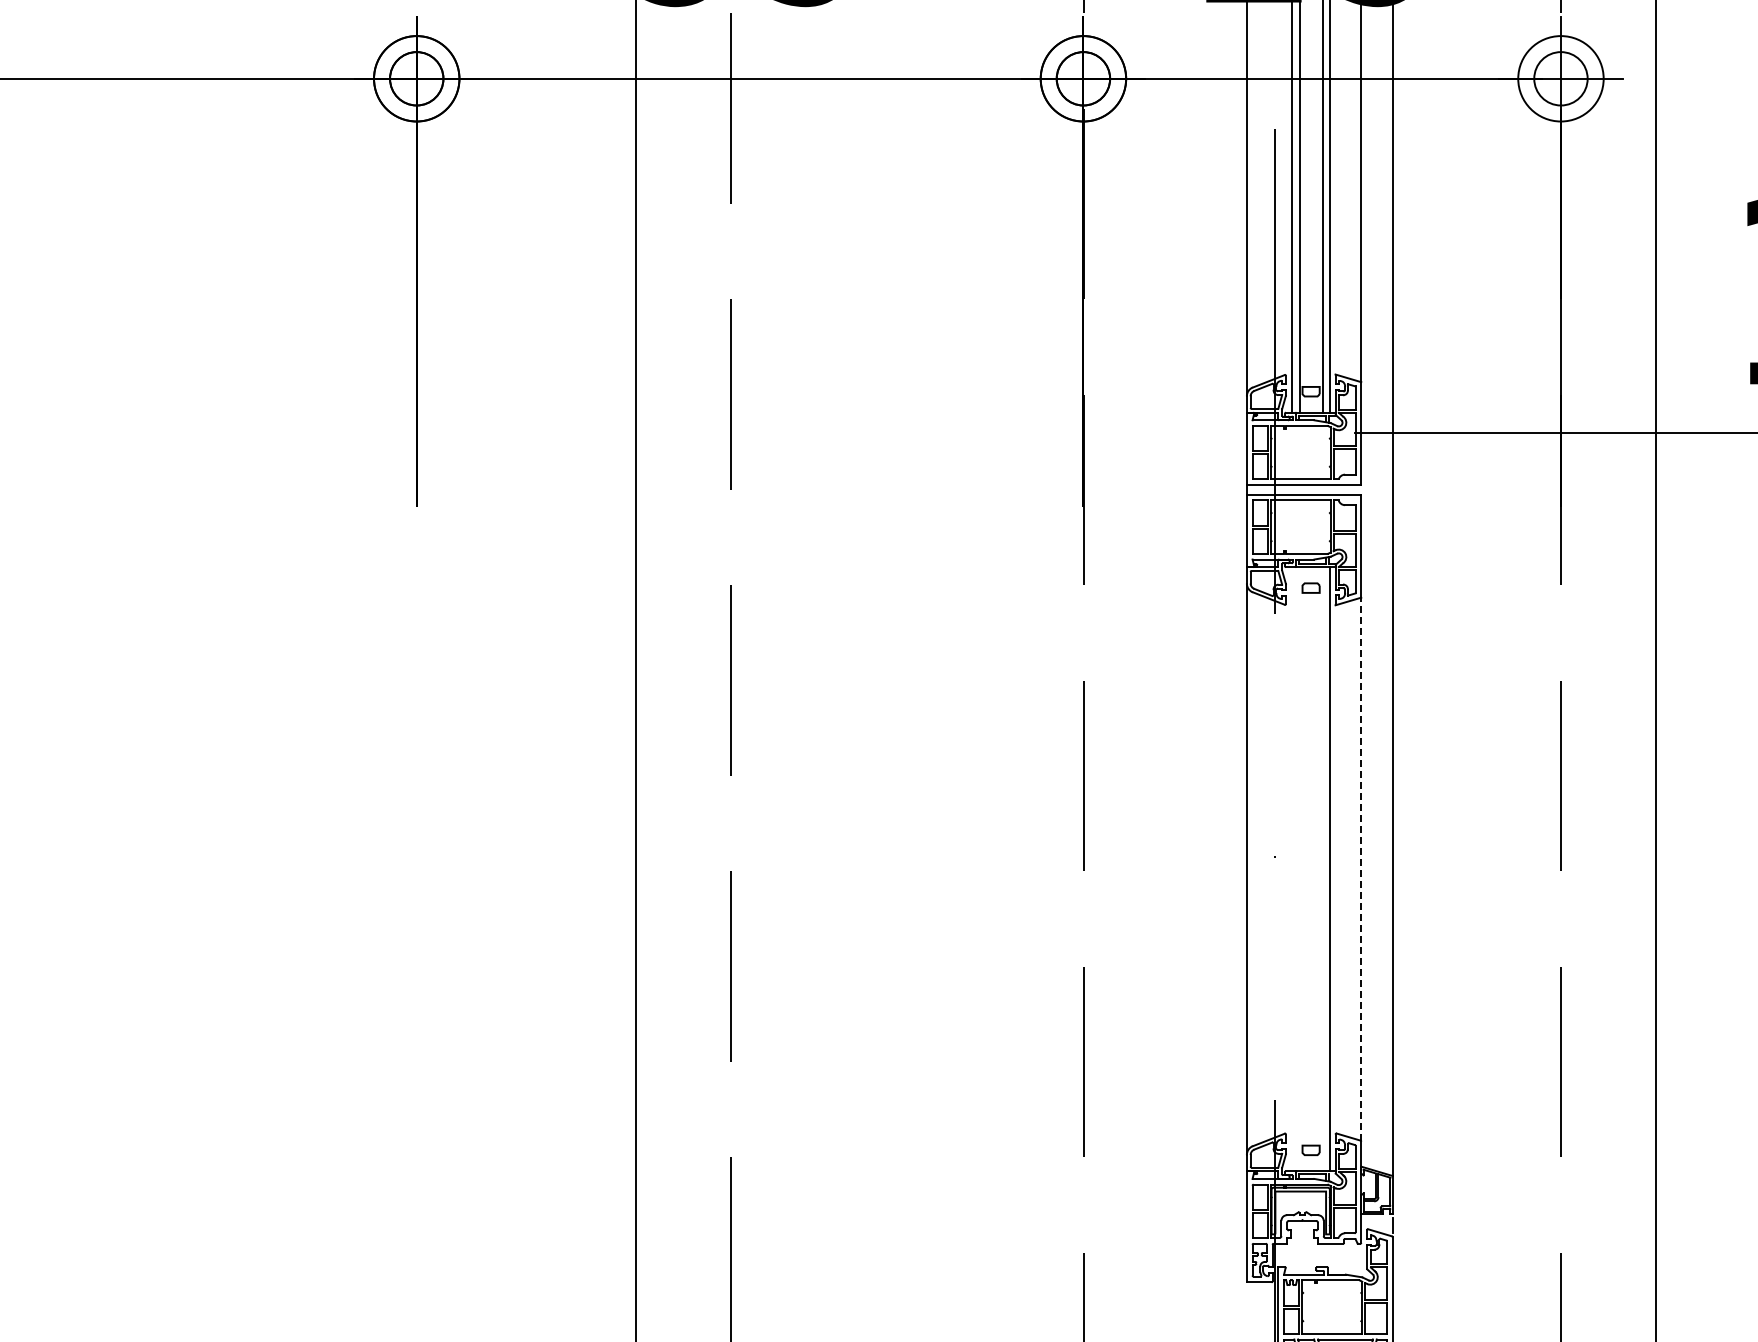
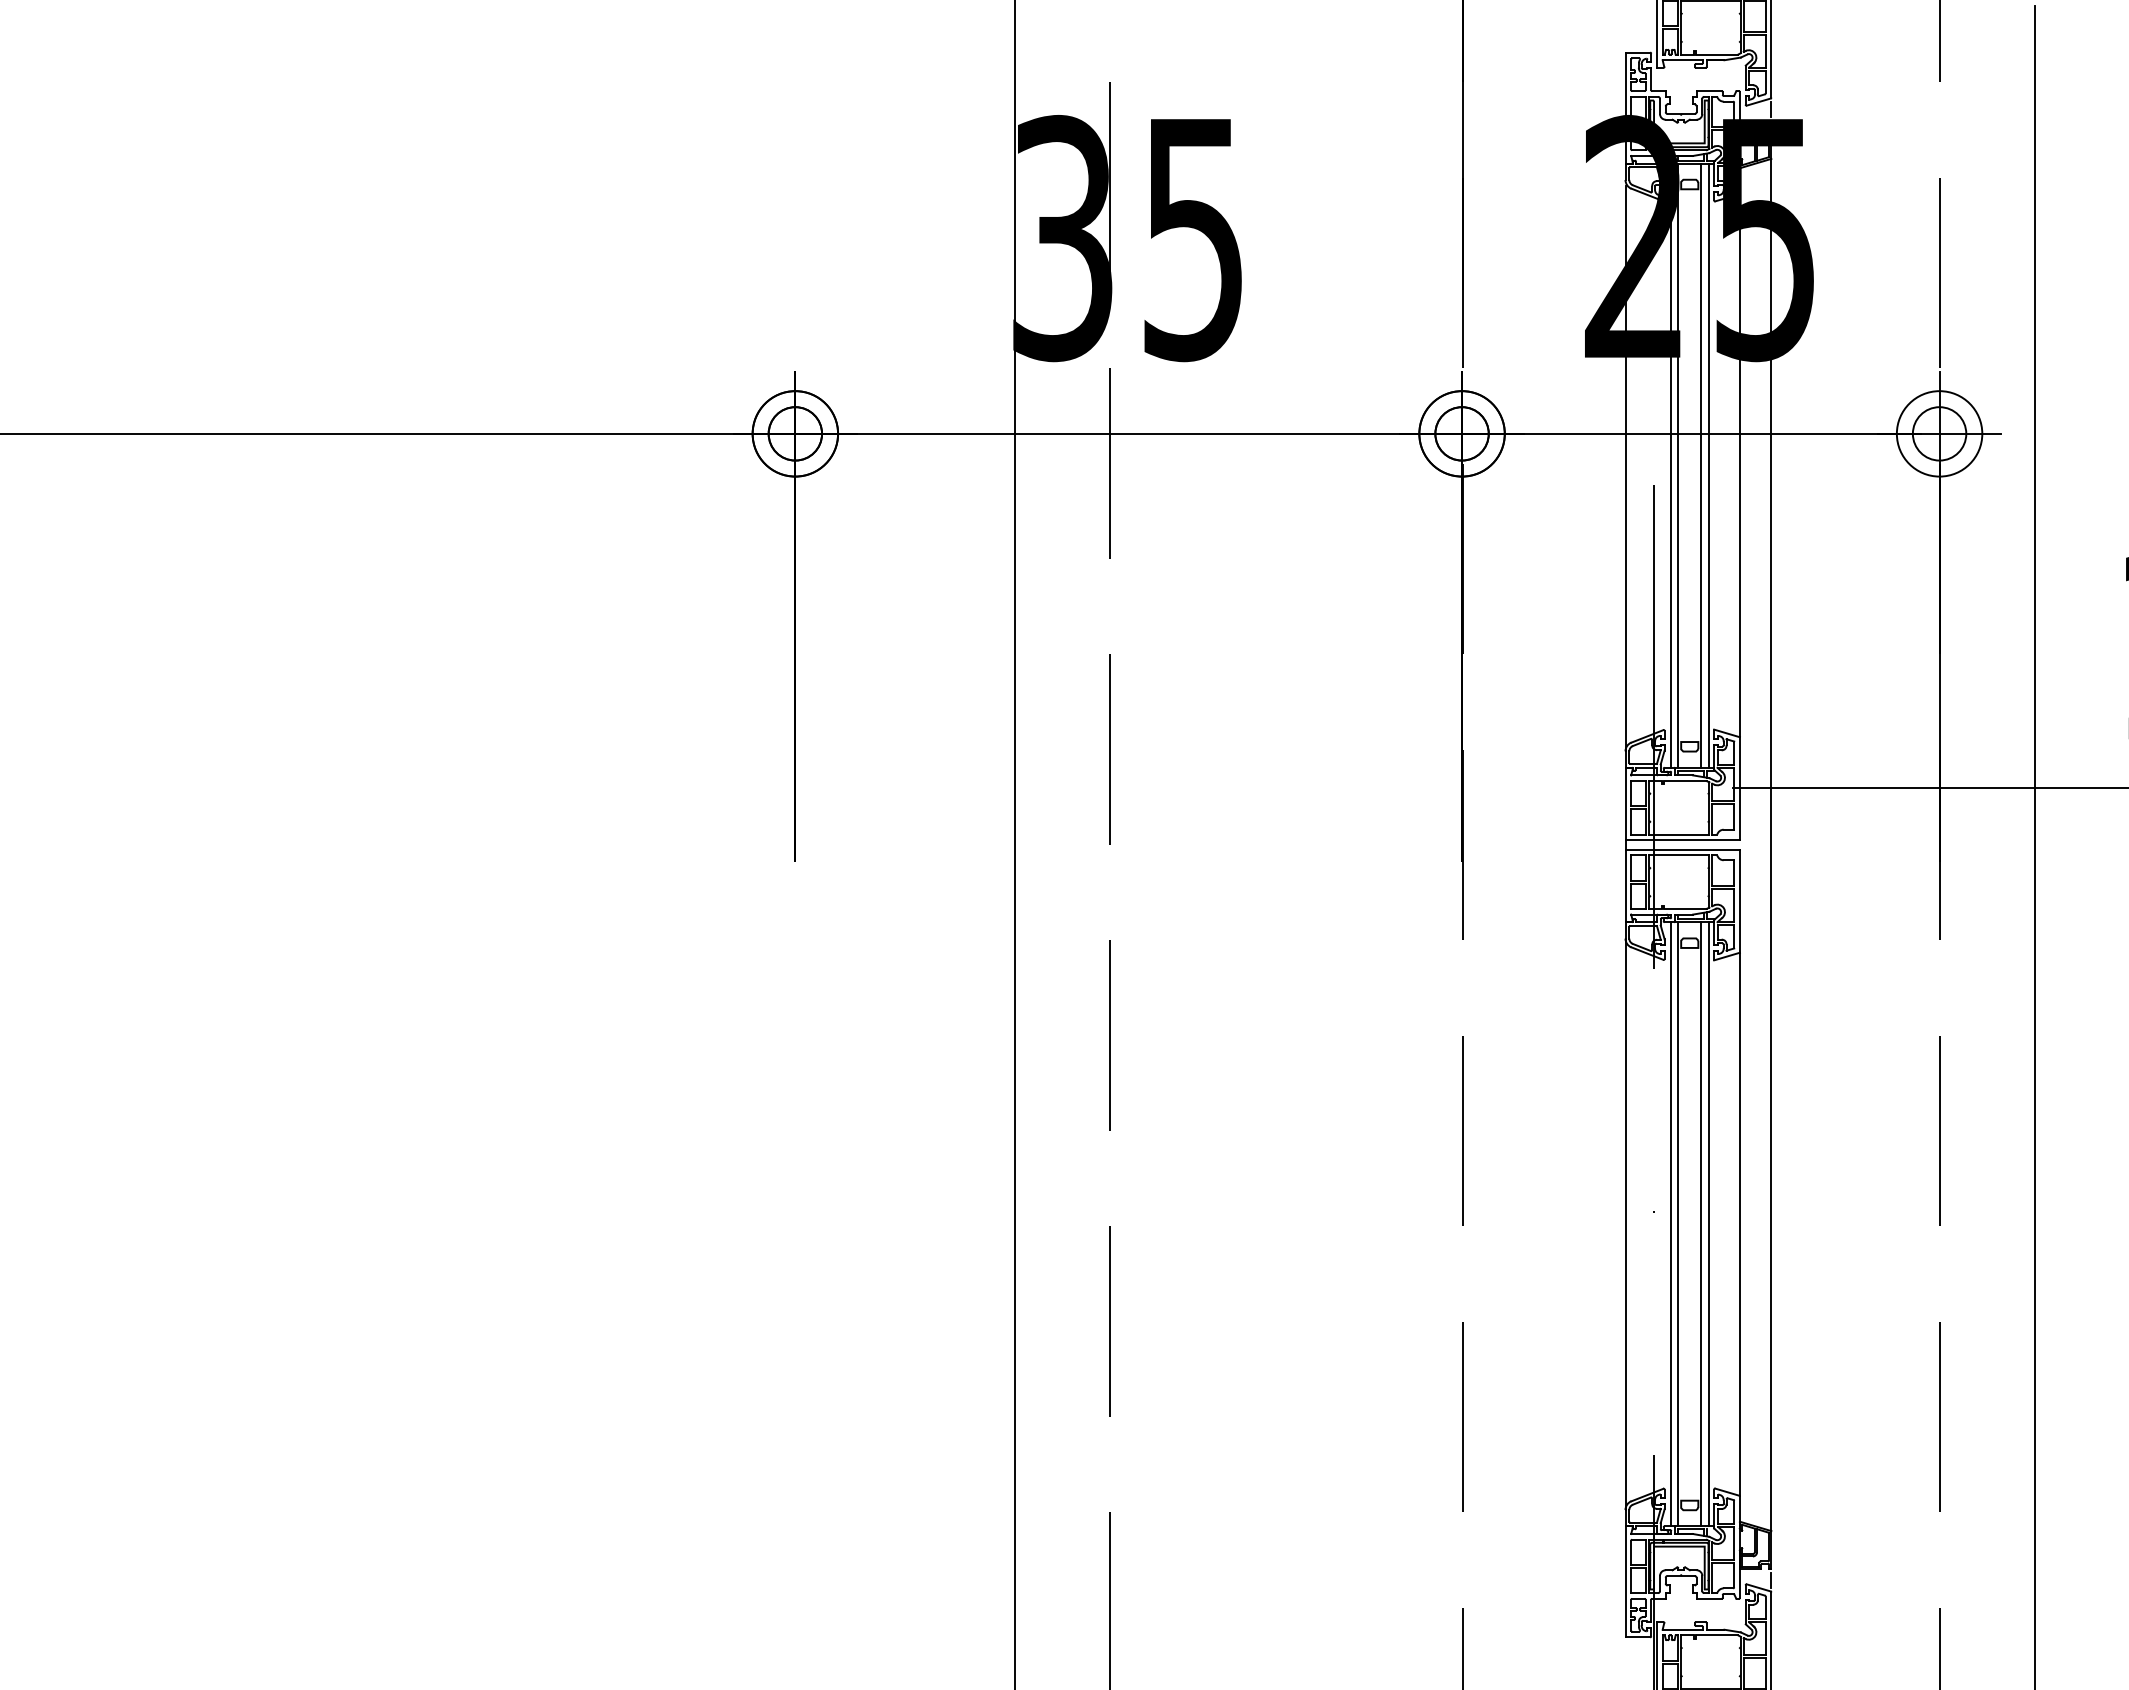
line: (1291, 869) -> (1670, 1224), added
line: (1299, 869) -> (1678, 1224), added
line: (1322, 869) -> (1701, 1224), added
line: (1360, 869) -> (1739, 1224), dashed -> solid

